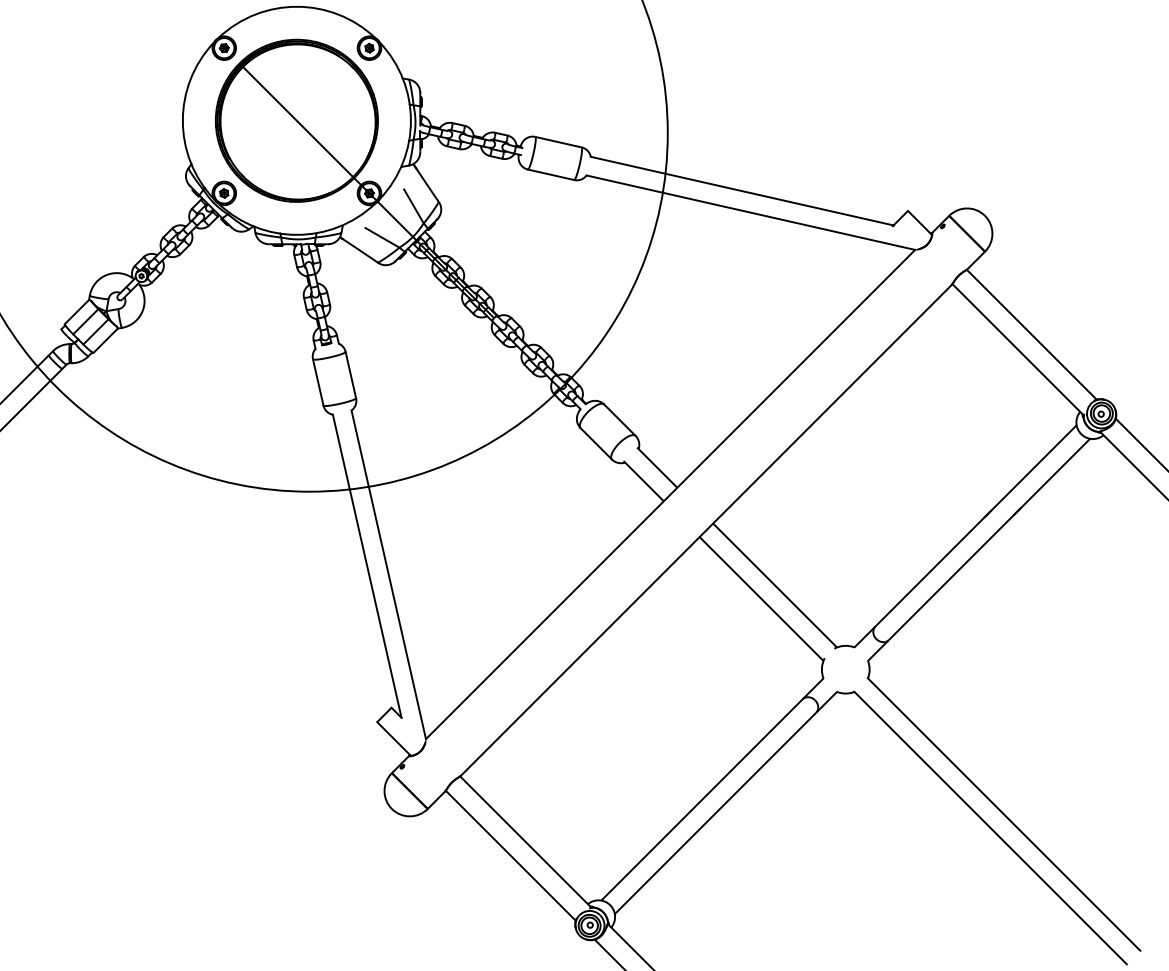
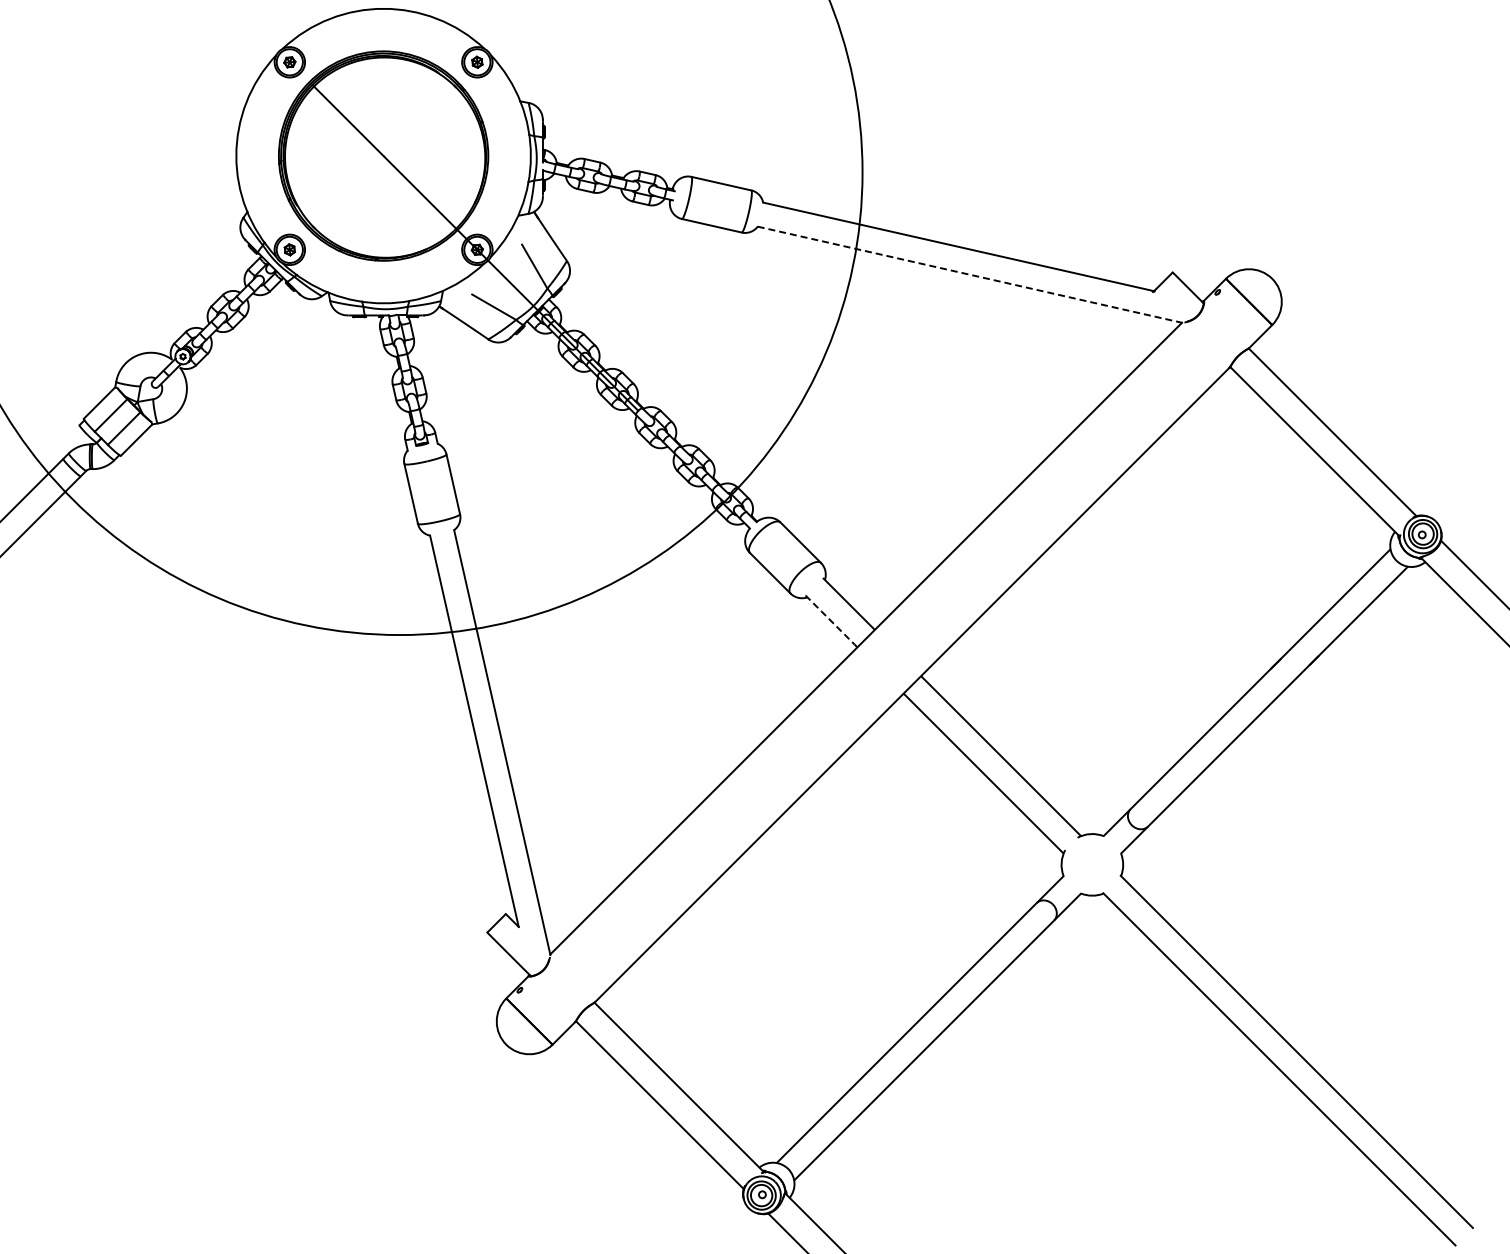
line: (751, 212) -> (970, 274), solid -> dashed
line: (644, 482) -> (832, 622), solid -> dashed

